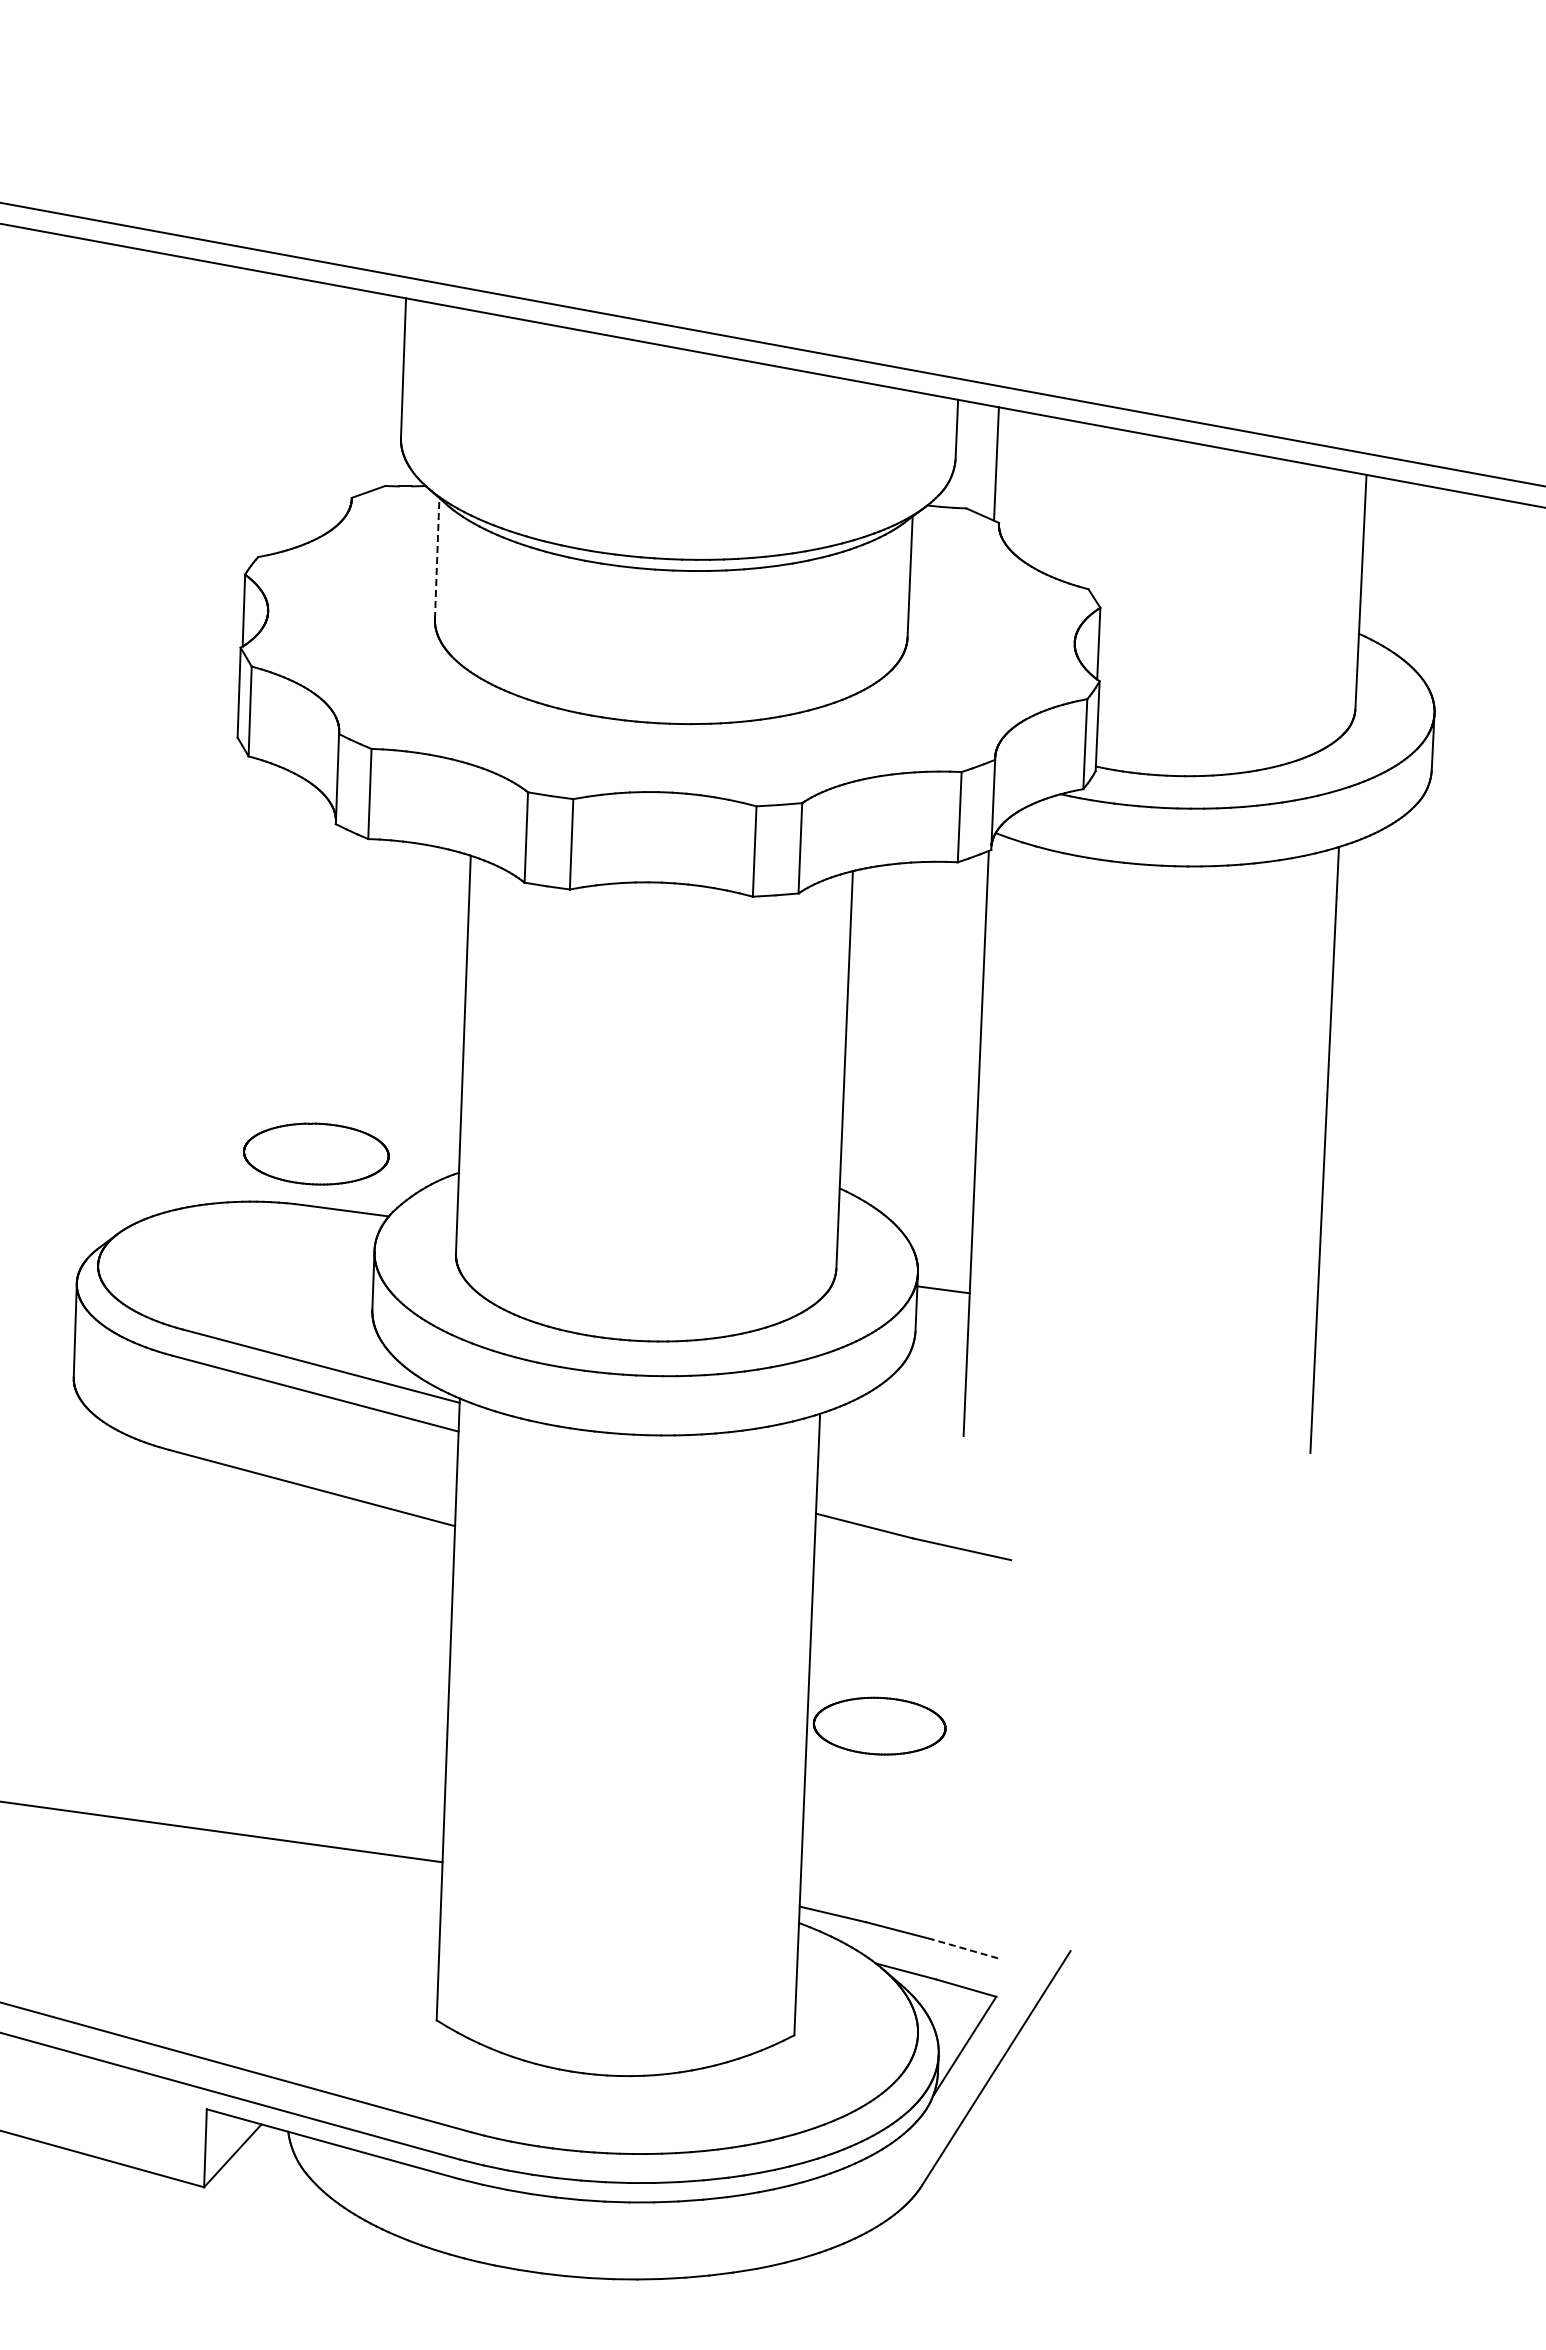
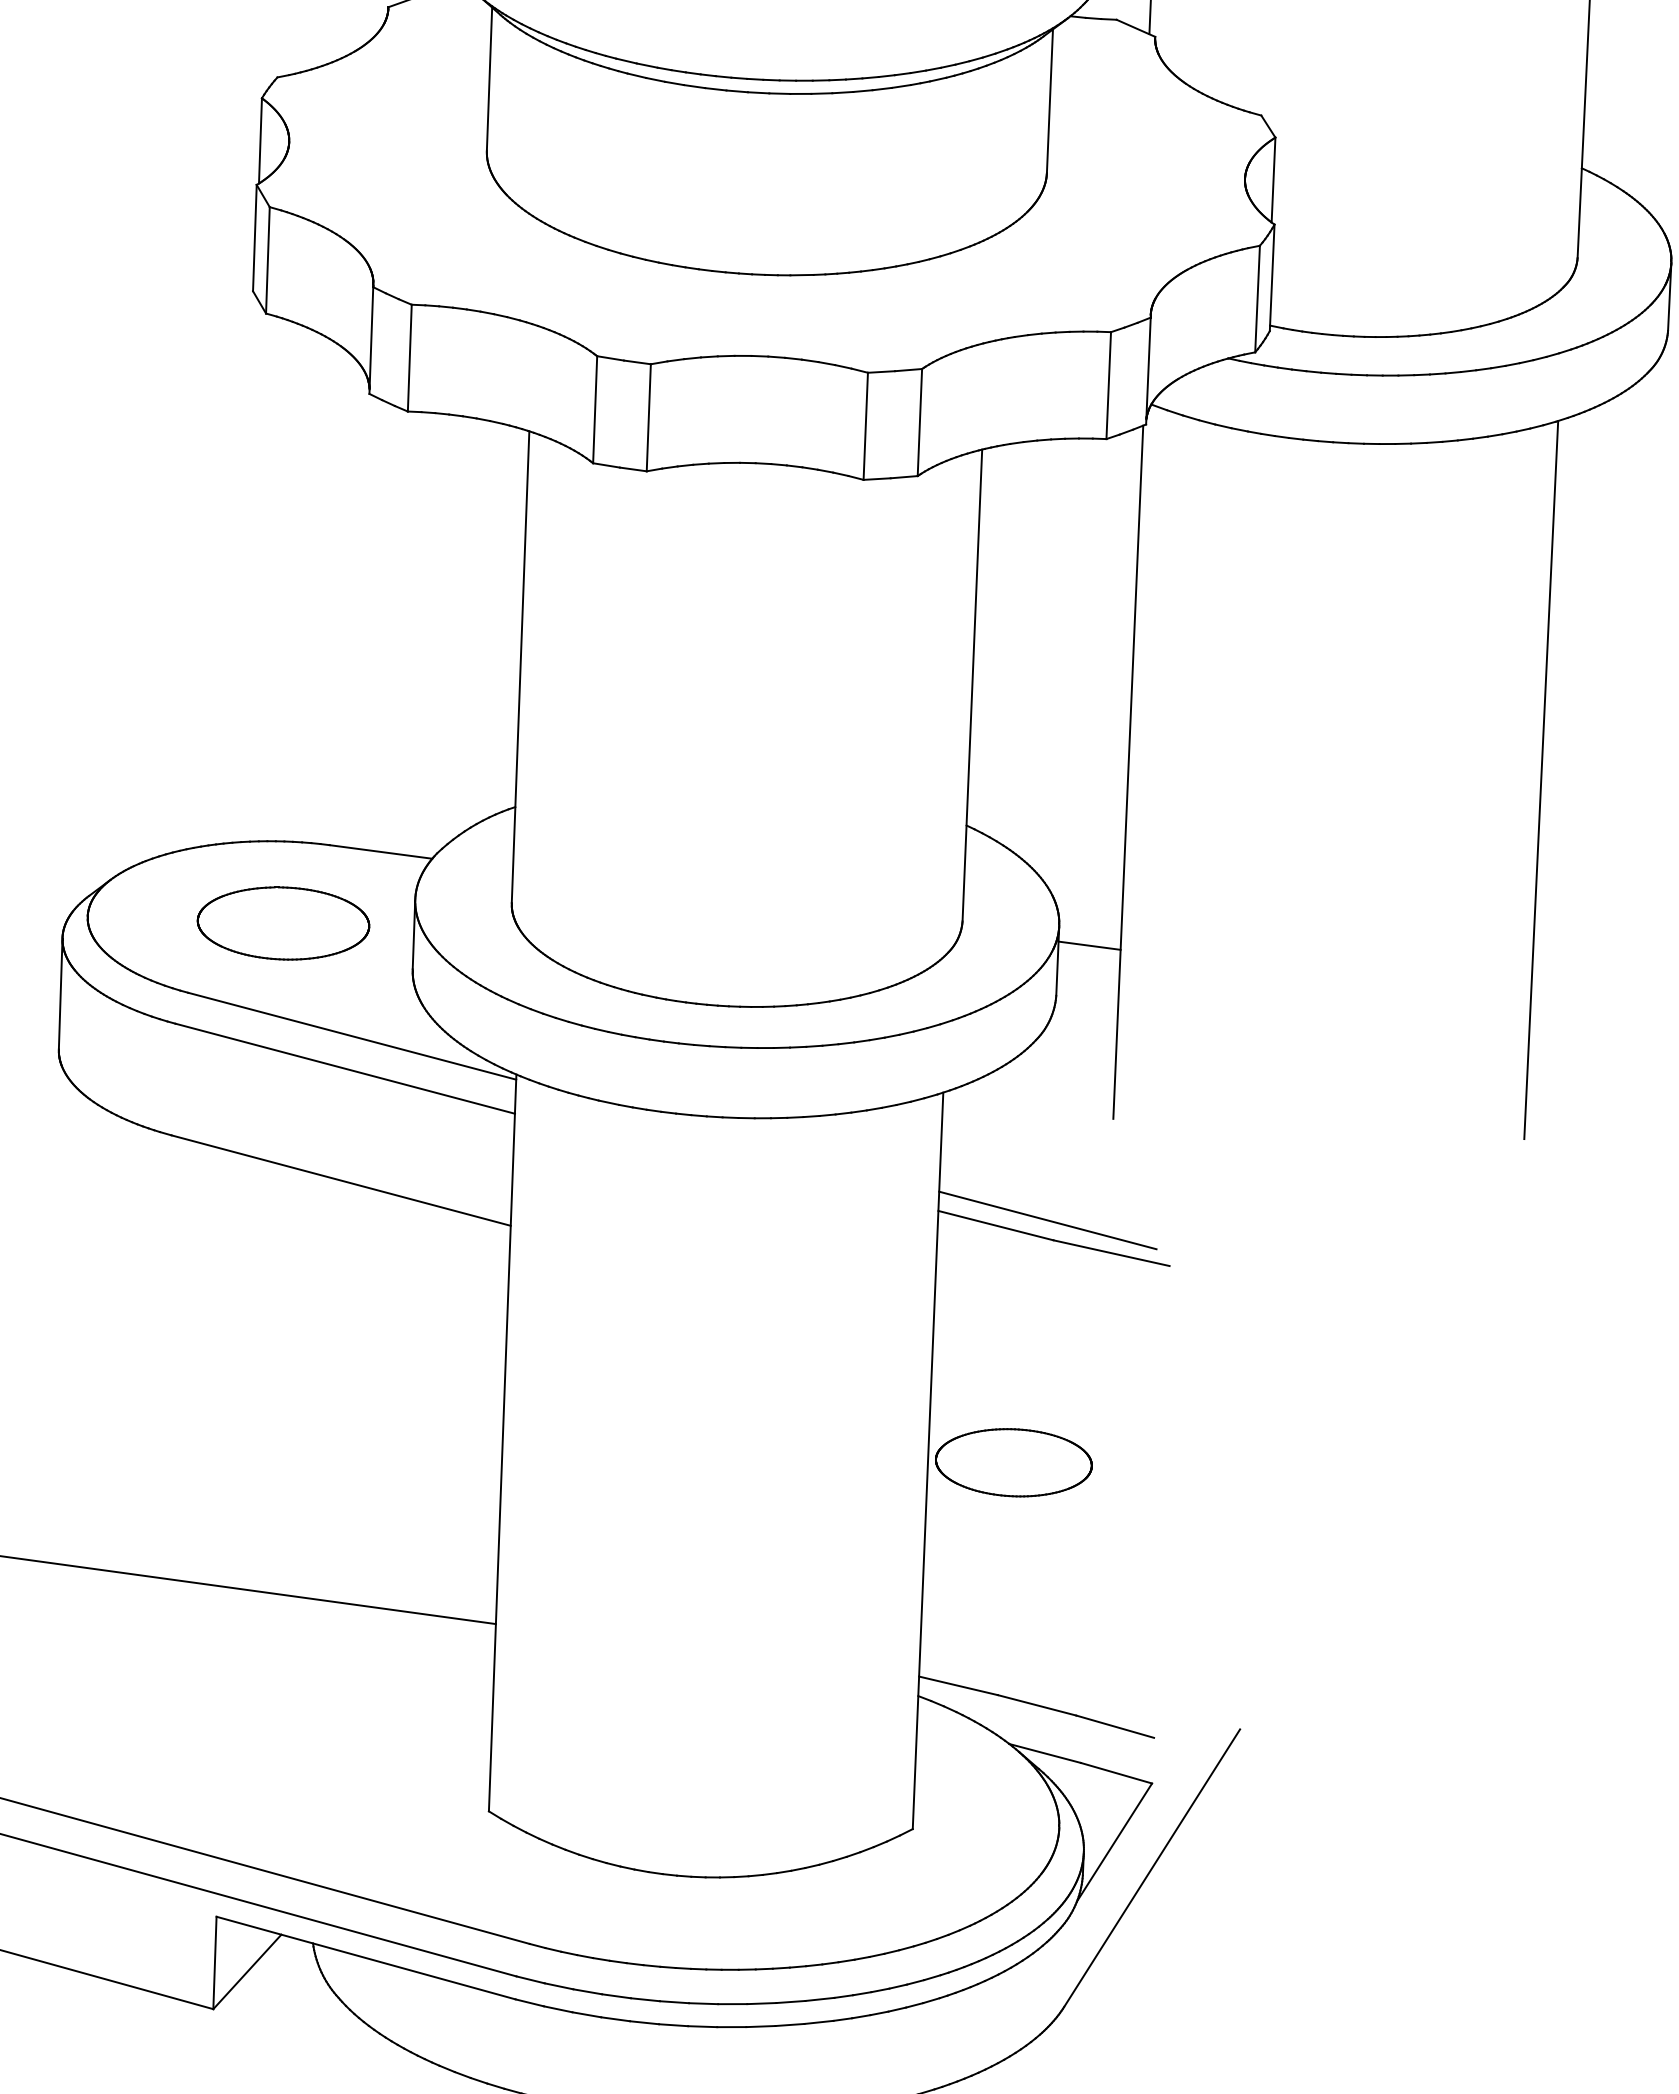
line: (437, 558) -> (489, 79), dashed -> solid
part: (316, 1153) -> (283, 922), moved
line: (908, 1521) -> (1048, 1220), added
line: (964, 1948) -> (1114, 1726), dashed -> solid

